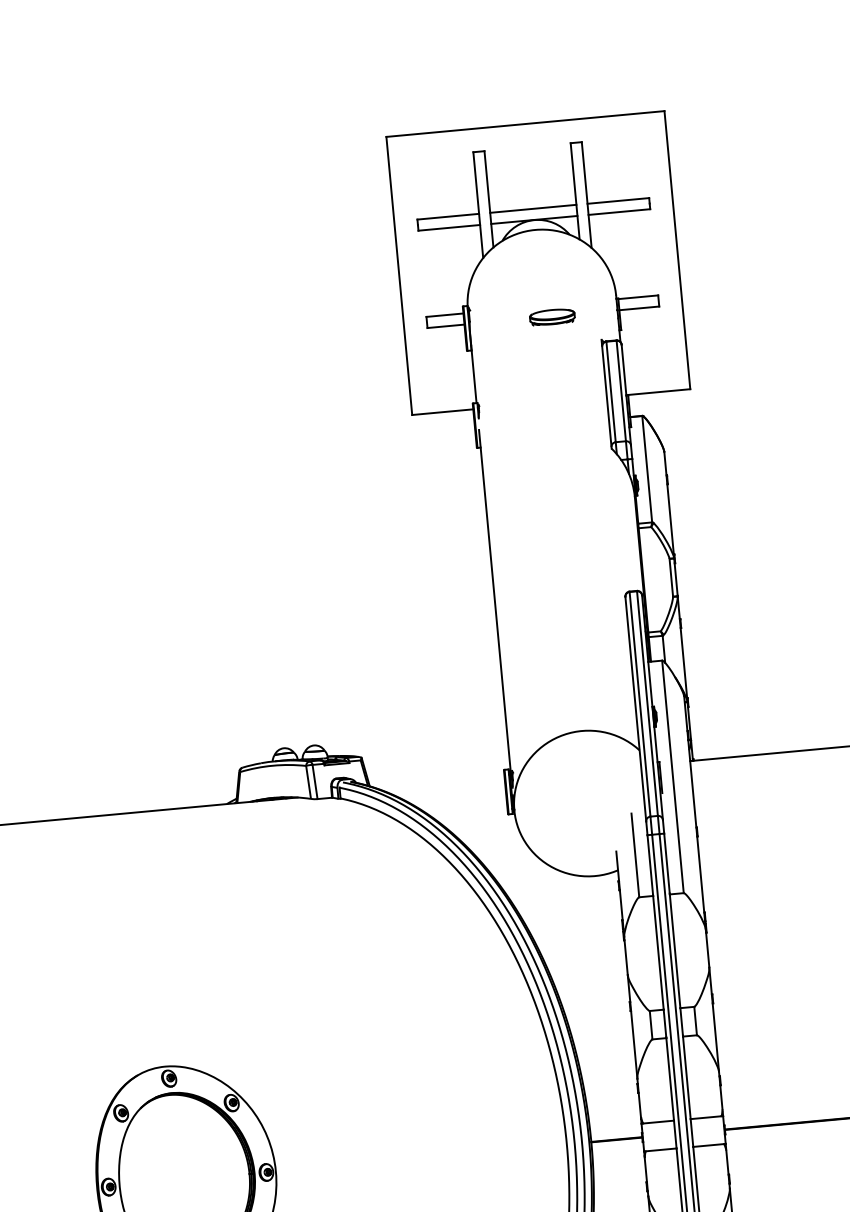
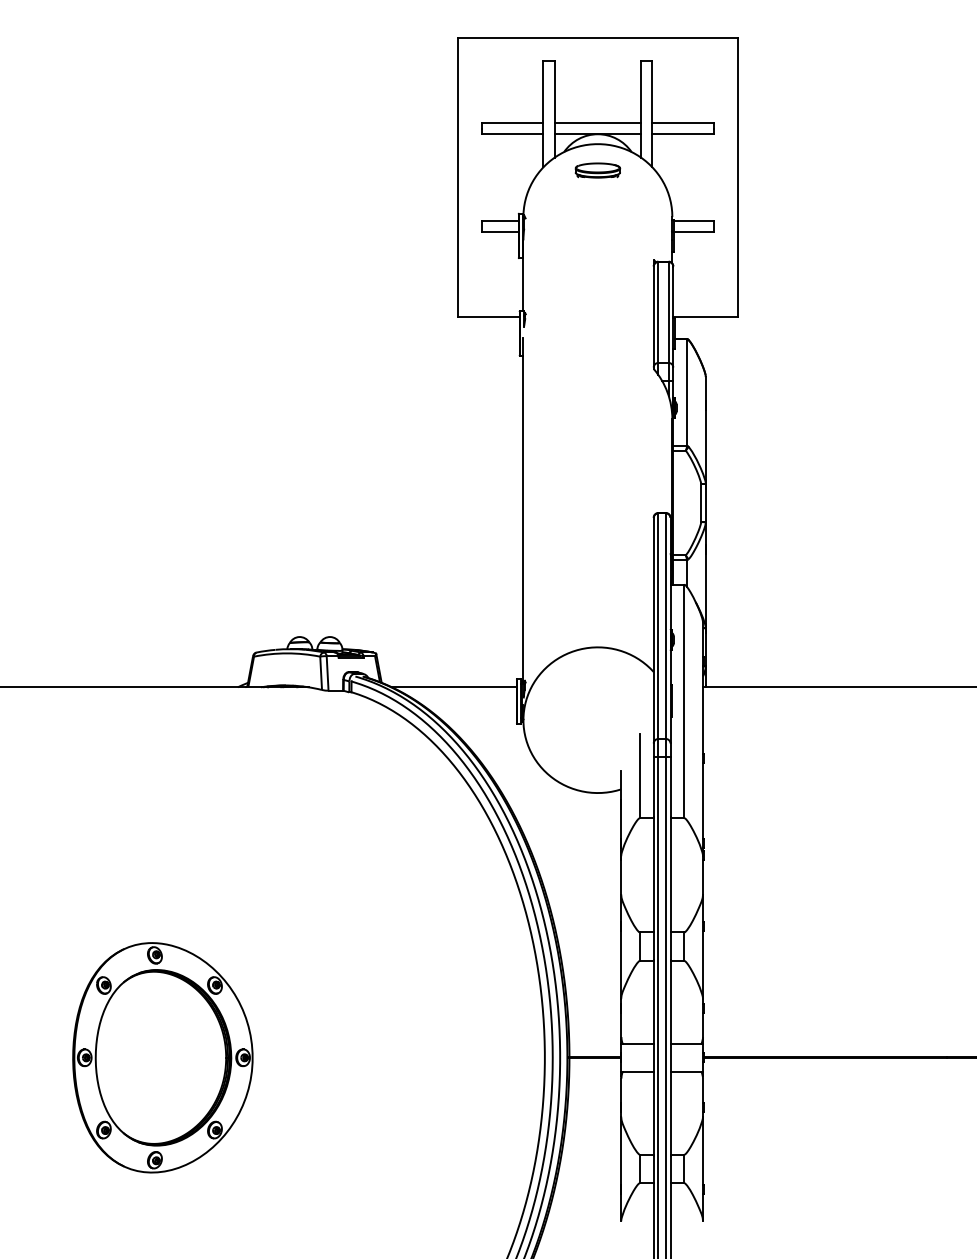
part: (552, 317) -> (597, 170), moved
line: (442, 784) -> (454, 687), added

